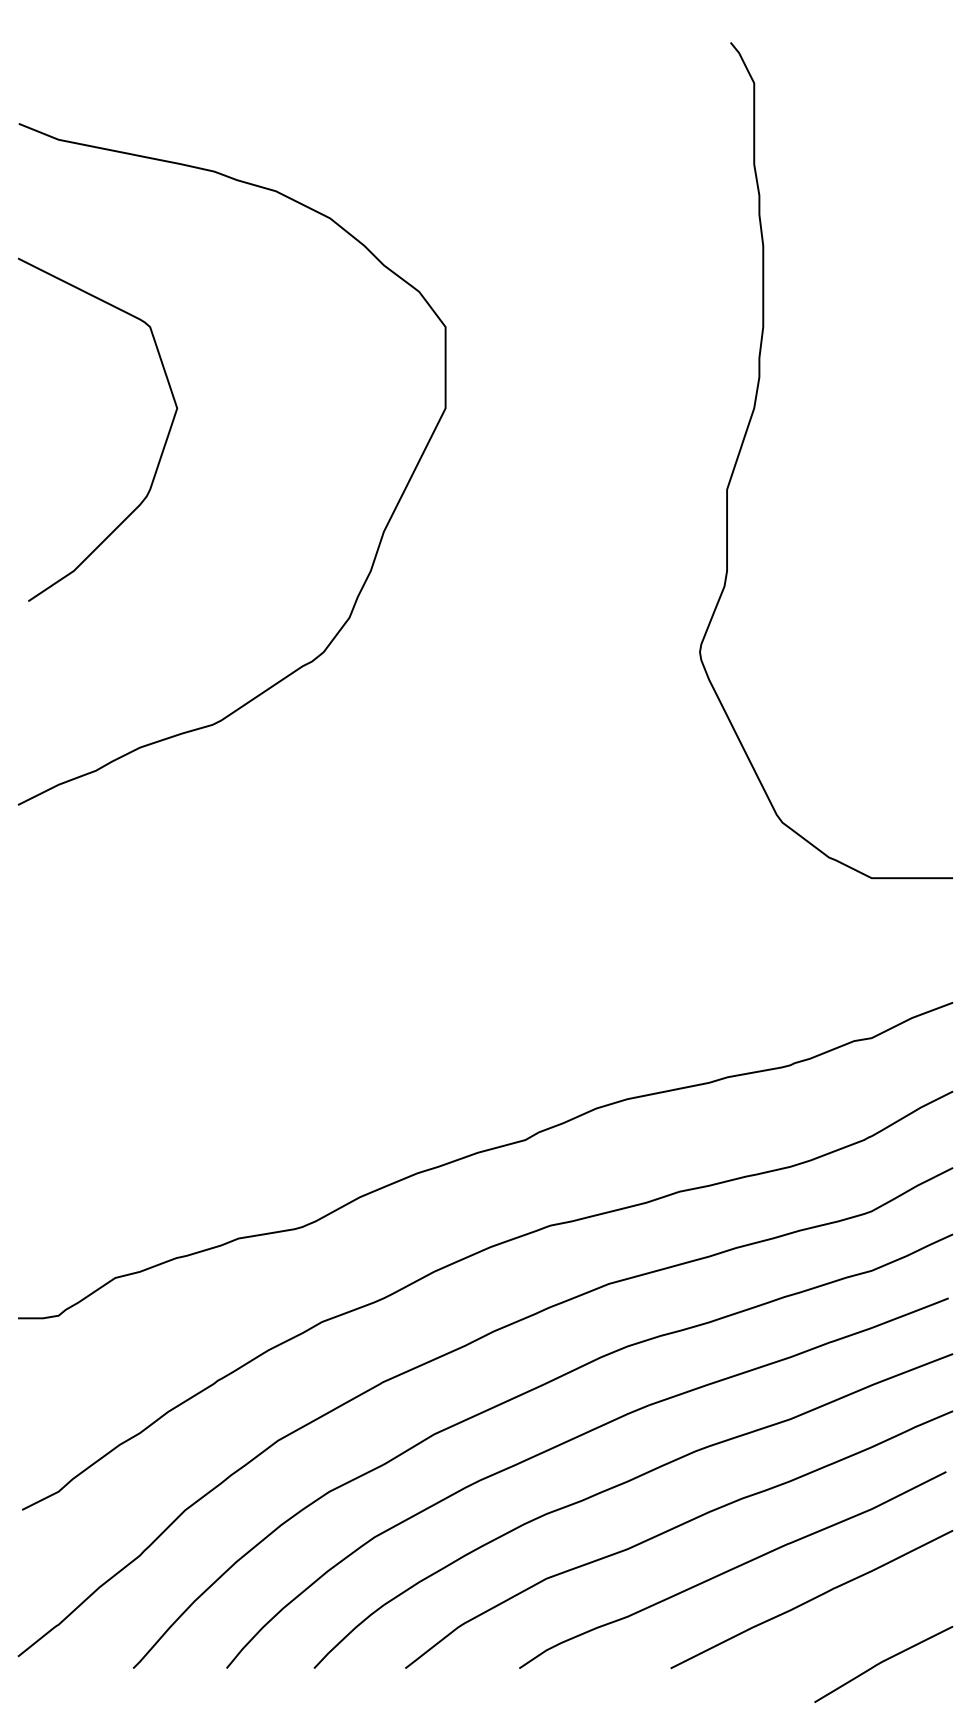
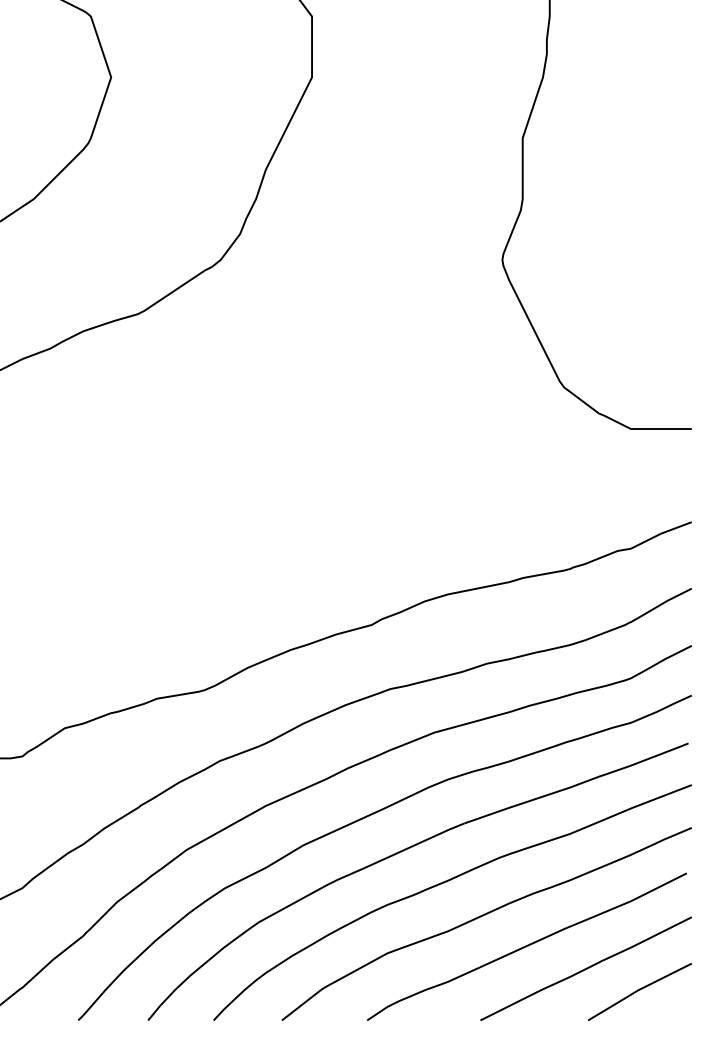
curve: (883, 1662) -> (639, 990), moved

